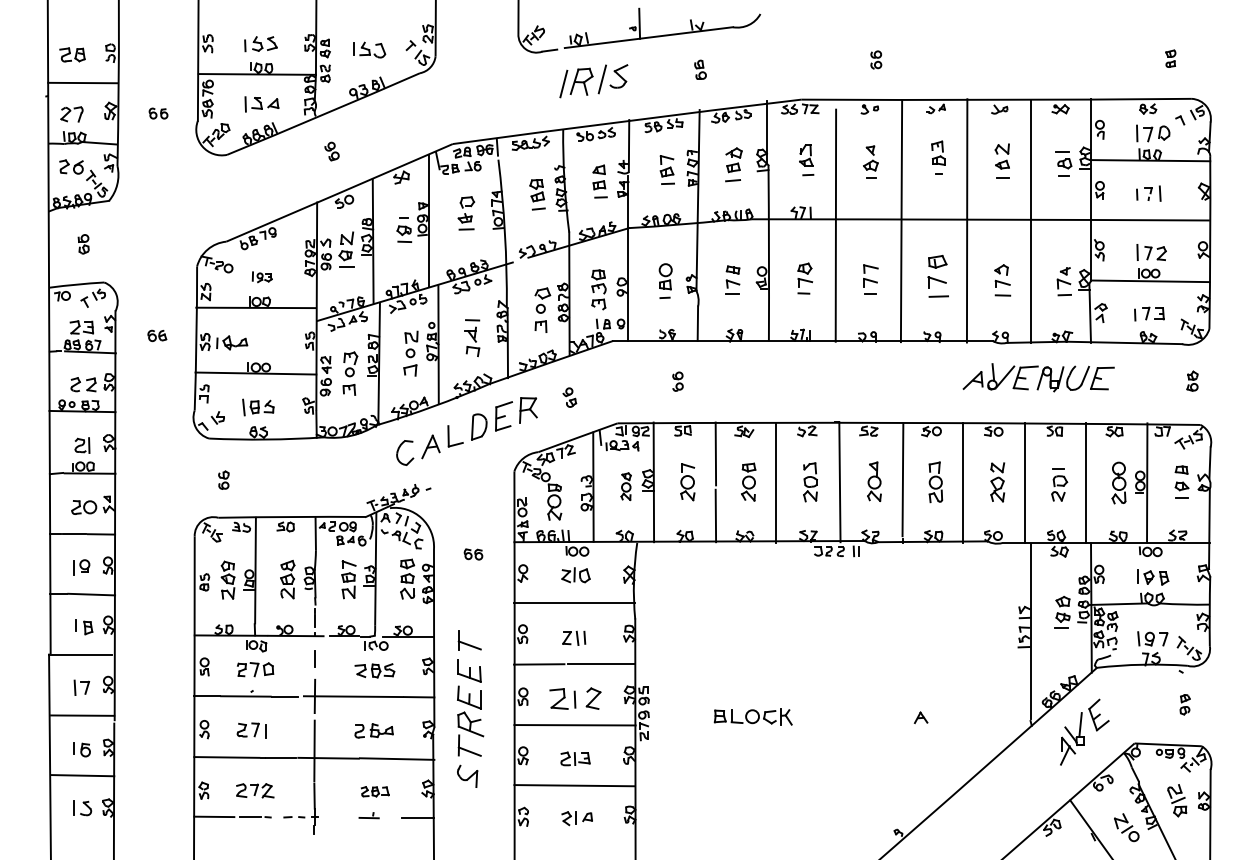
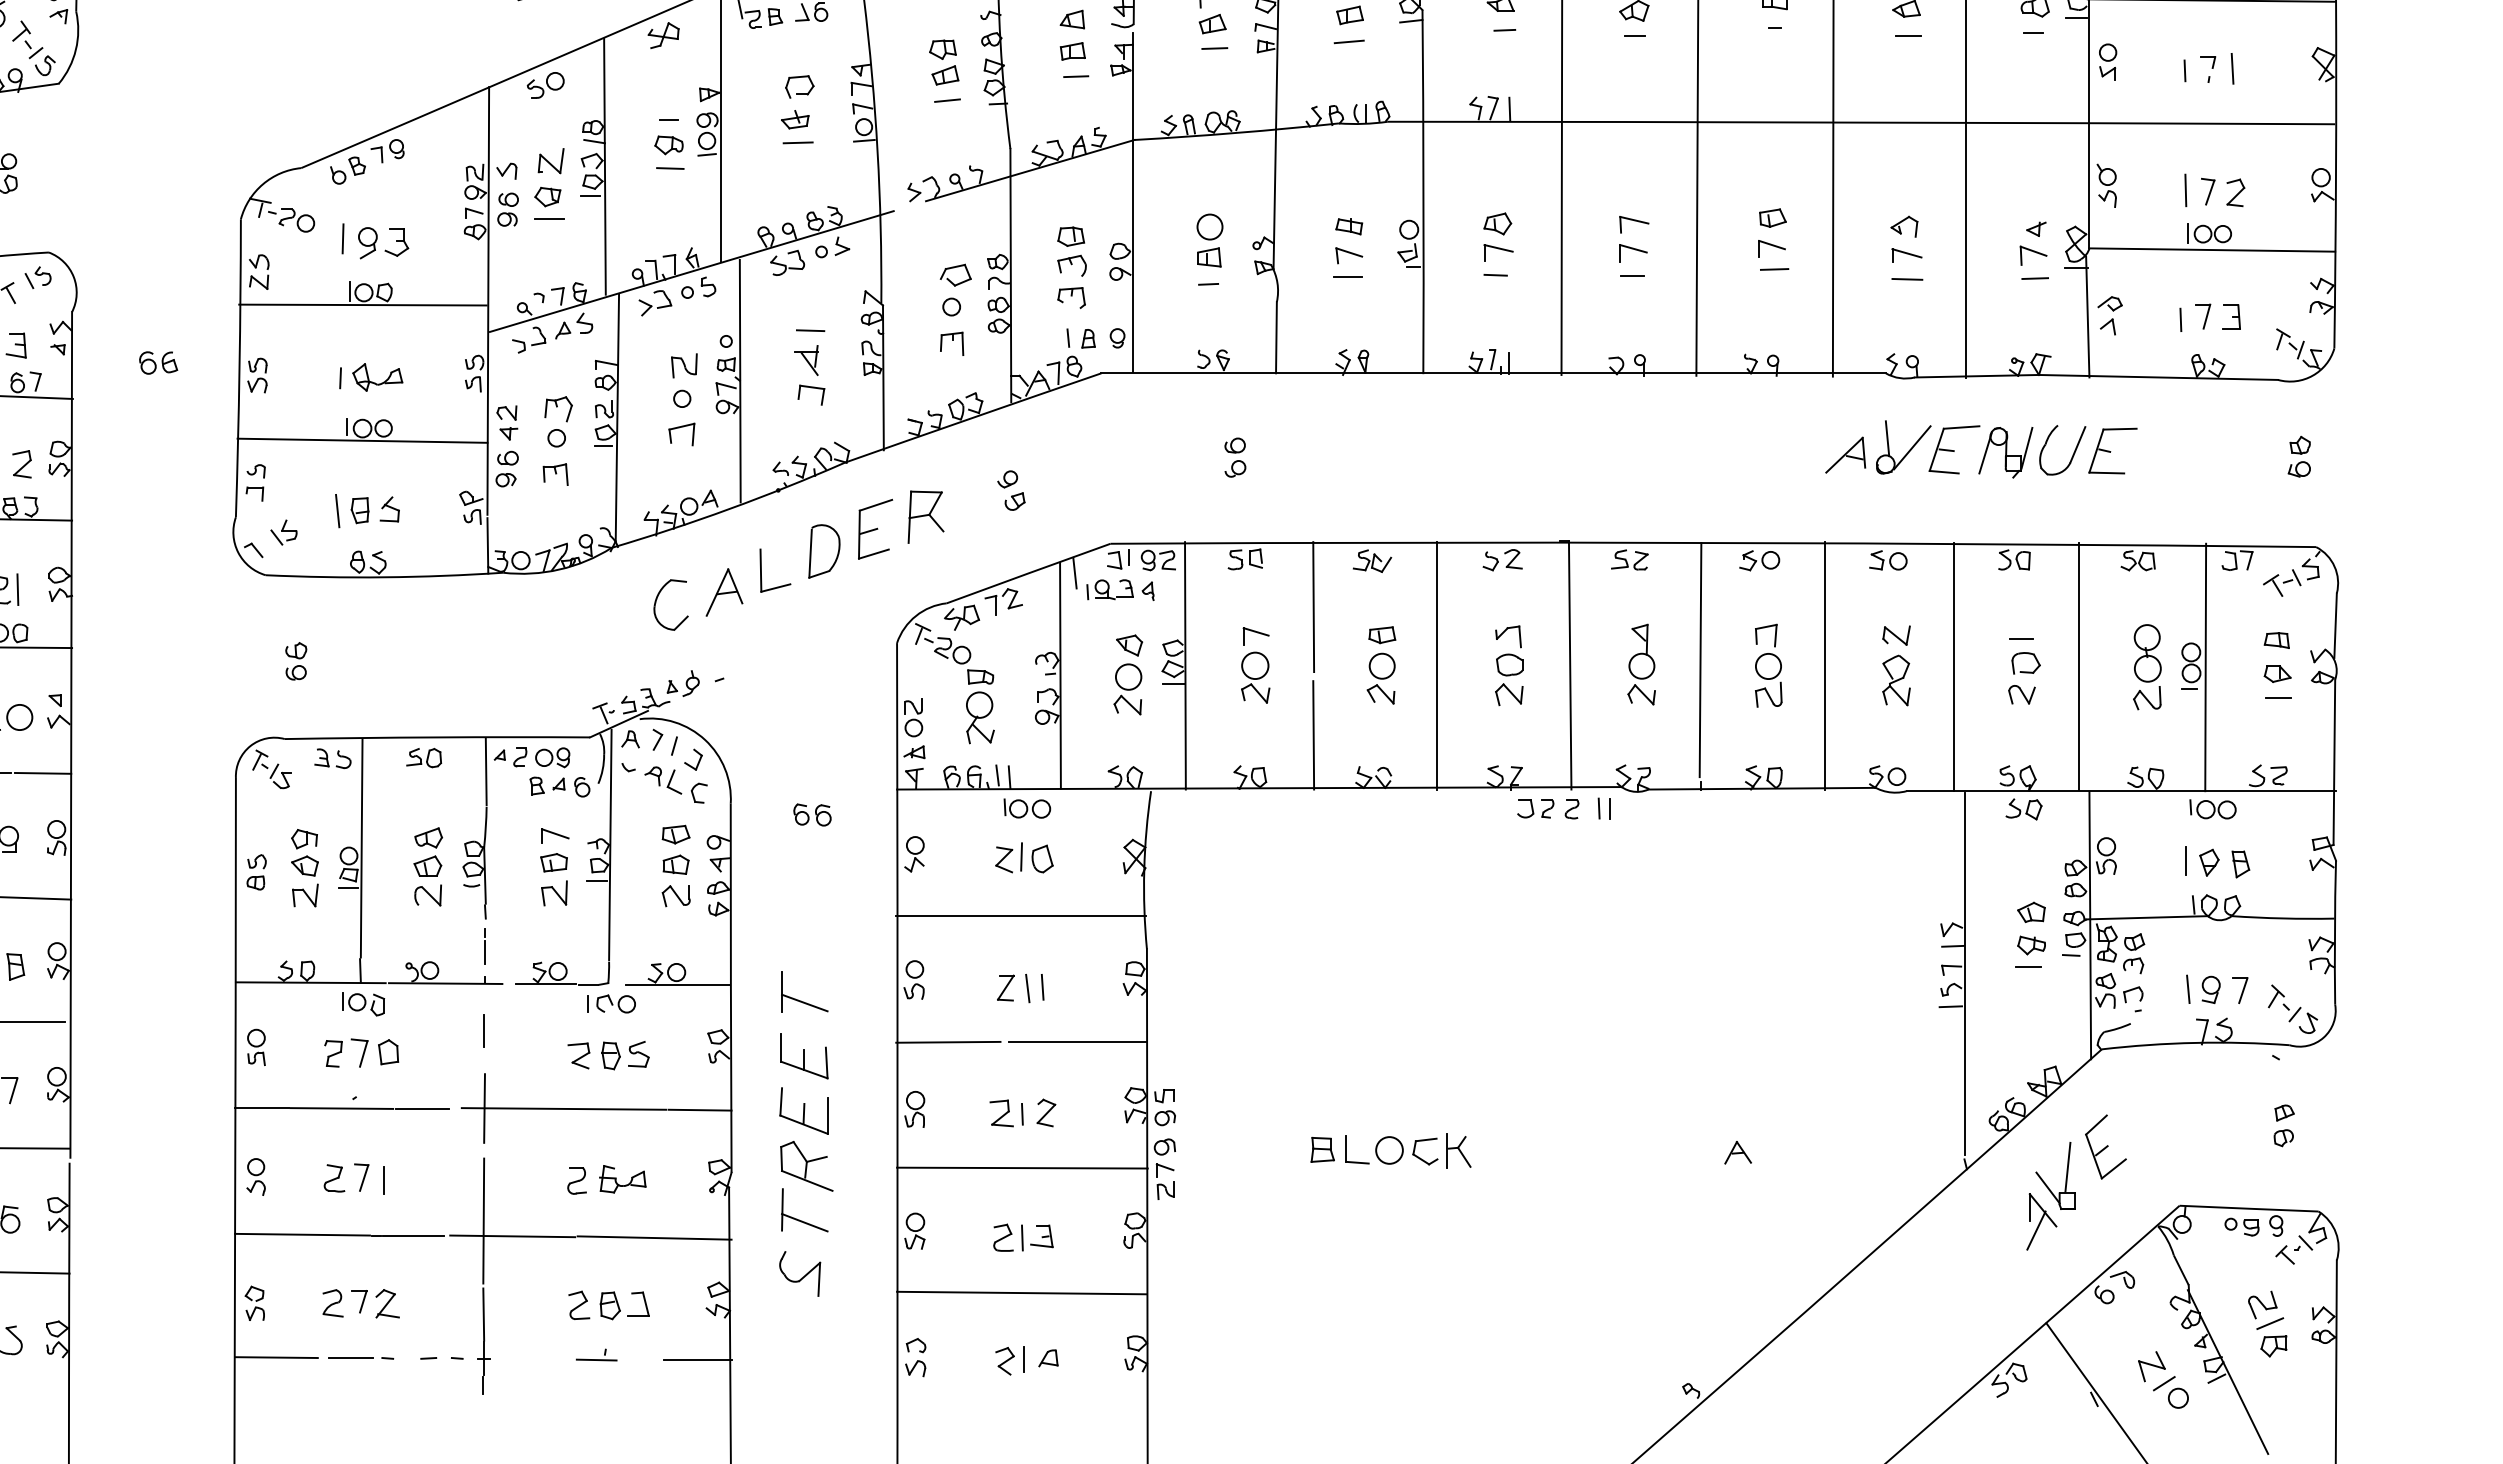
part: (938, 275) -> (1774, 238), size x0.71
part: (262, 277) -> (376, 242), size x1.67
part: (232, 342) -> (371, 376), moved
part: (625, 486) -> (1126, 674), size x1.43
part: (574, 698) -> (1021, 1112), size x0.62
part: (375, 791) -> (609, 1305), size x1.43

